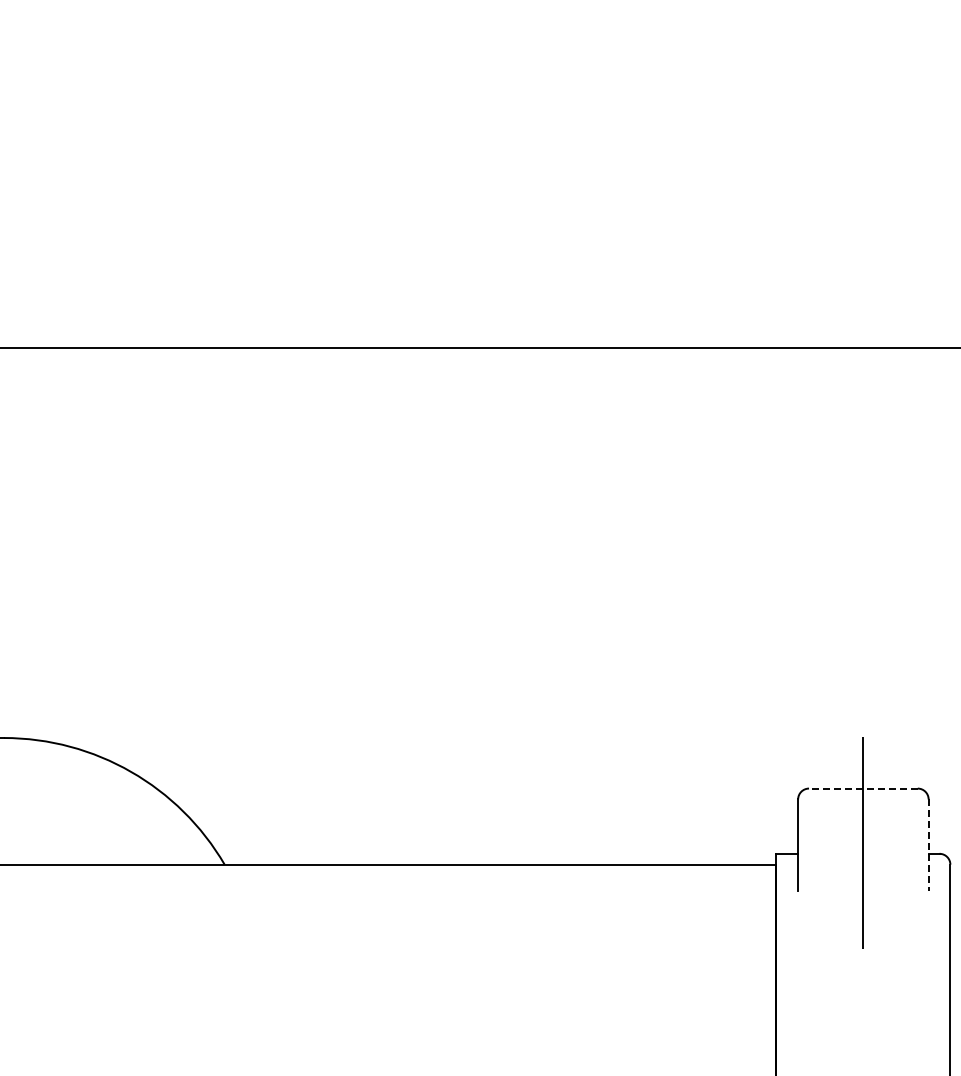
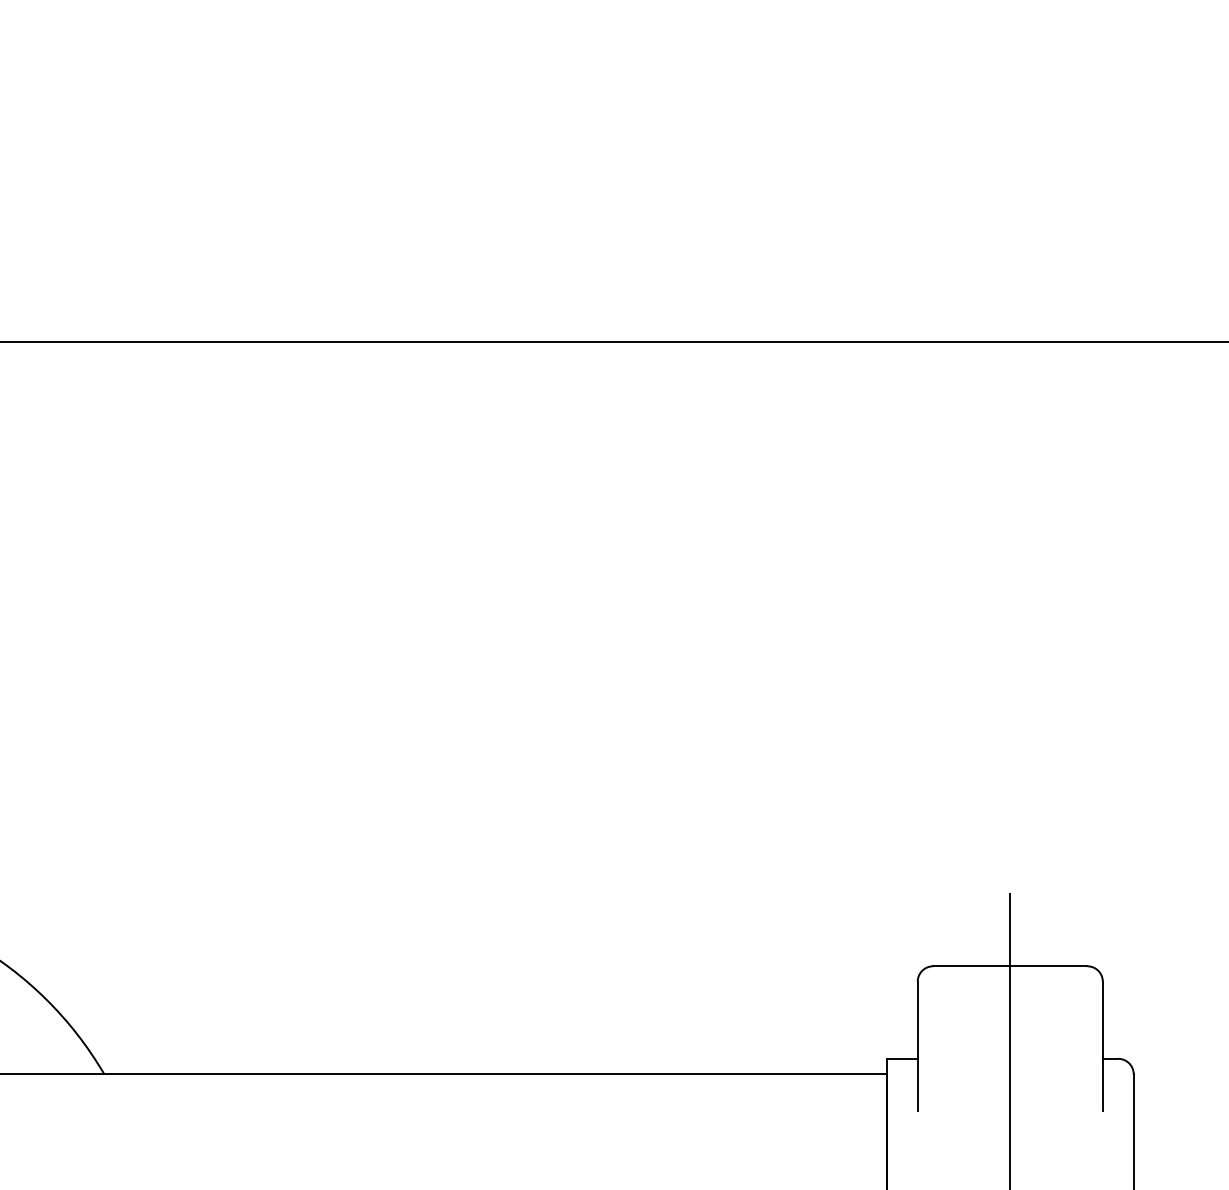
line: (862, 788) -> (1009, 966), dashed -> solid
line: (928, 845) -> (1102, 1047), dashed -> solid

